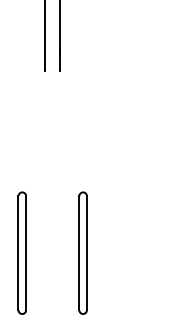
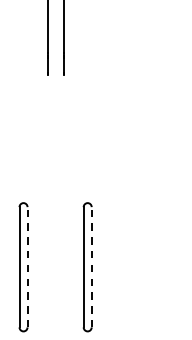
line: (26, 252) -> (27, 266), solid -> dashed
line: (86, 252) -> (91, 266), solid -> dashed

